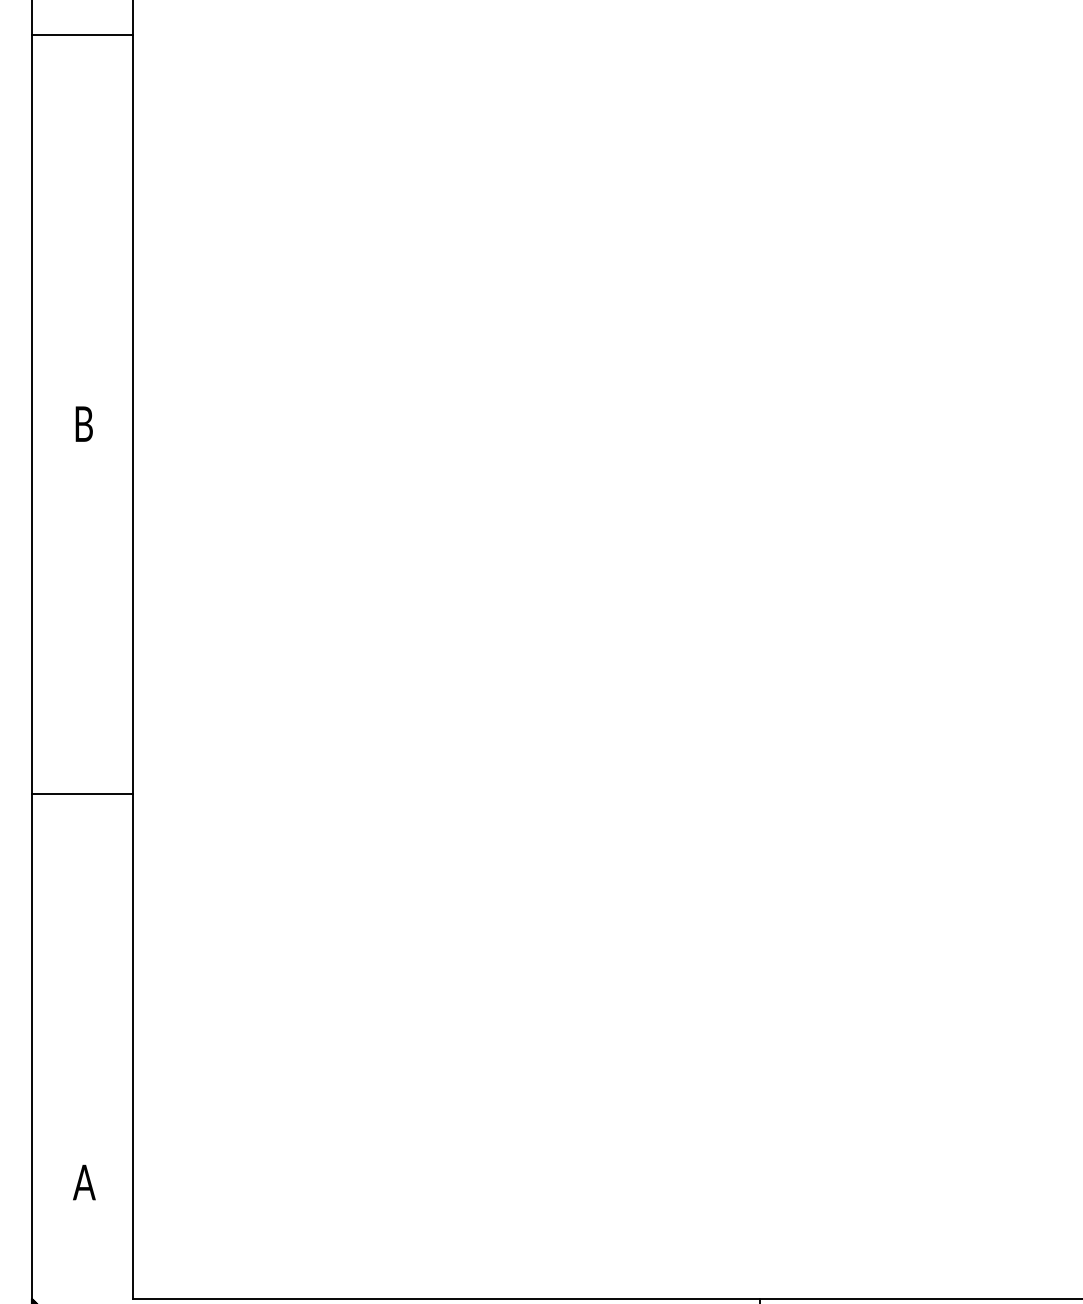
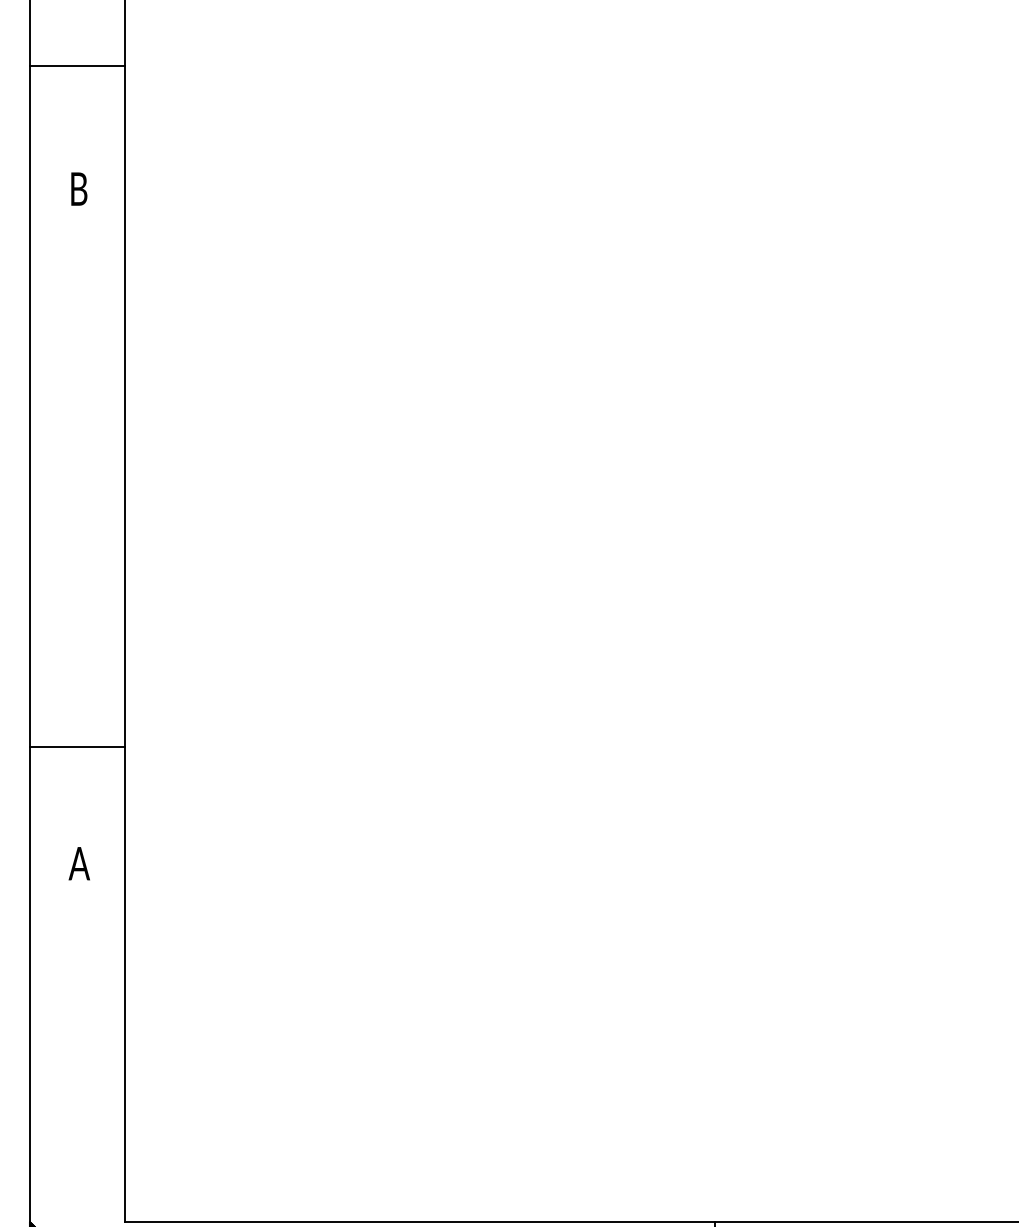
line: (82, 35) -> (77, 66), moved
text: (84, 423) -> (79, 188), moved
text: (83, 1182) -> (78, 863), moved

